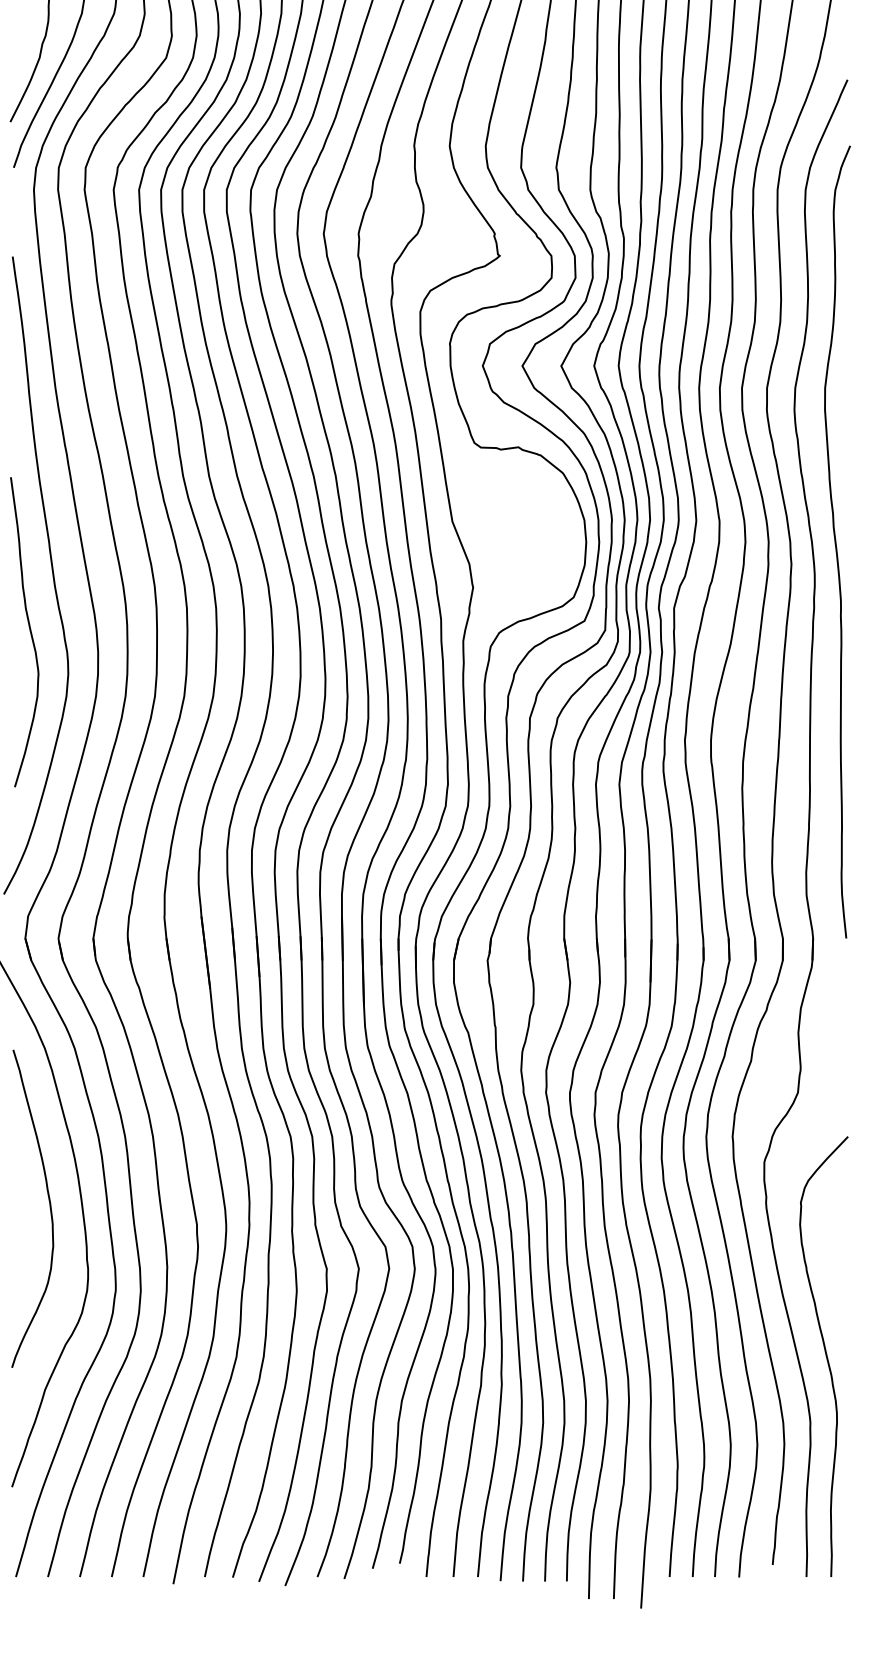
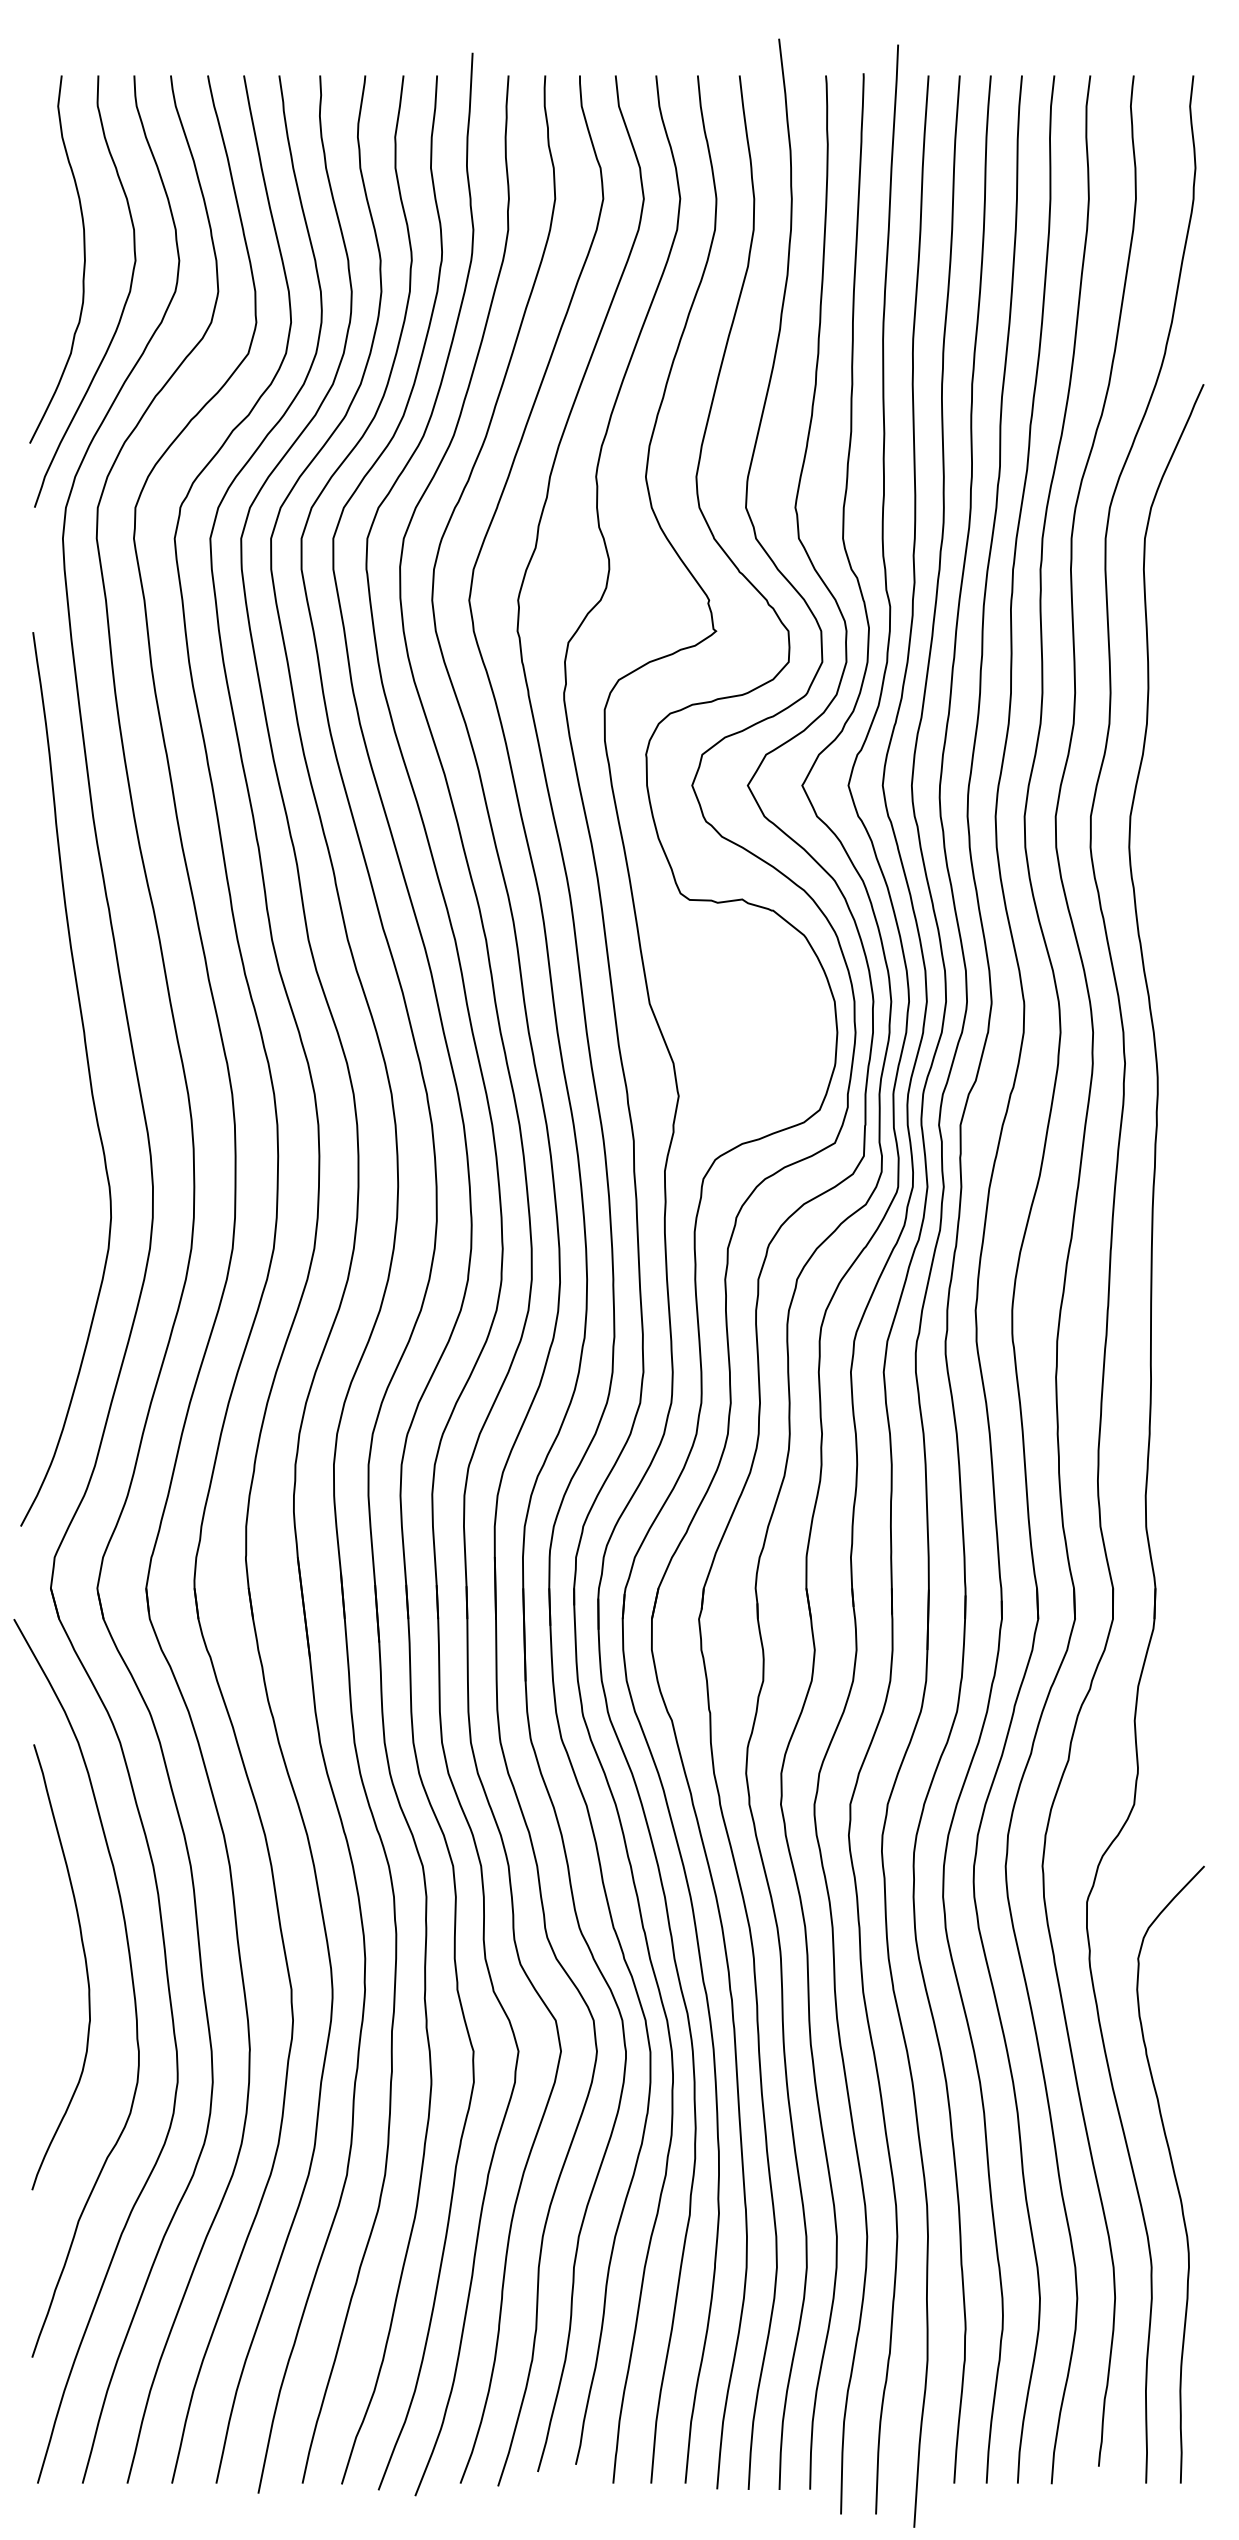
curve: (835, 542) -> (1187, 1032), removed
curve: (30, 631) -> (57, 1158), removed

